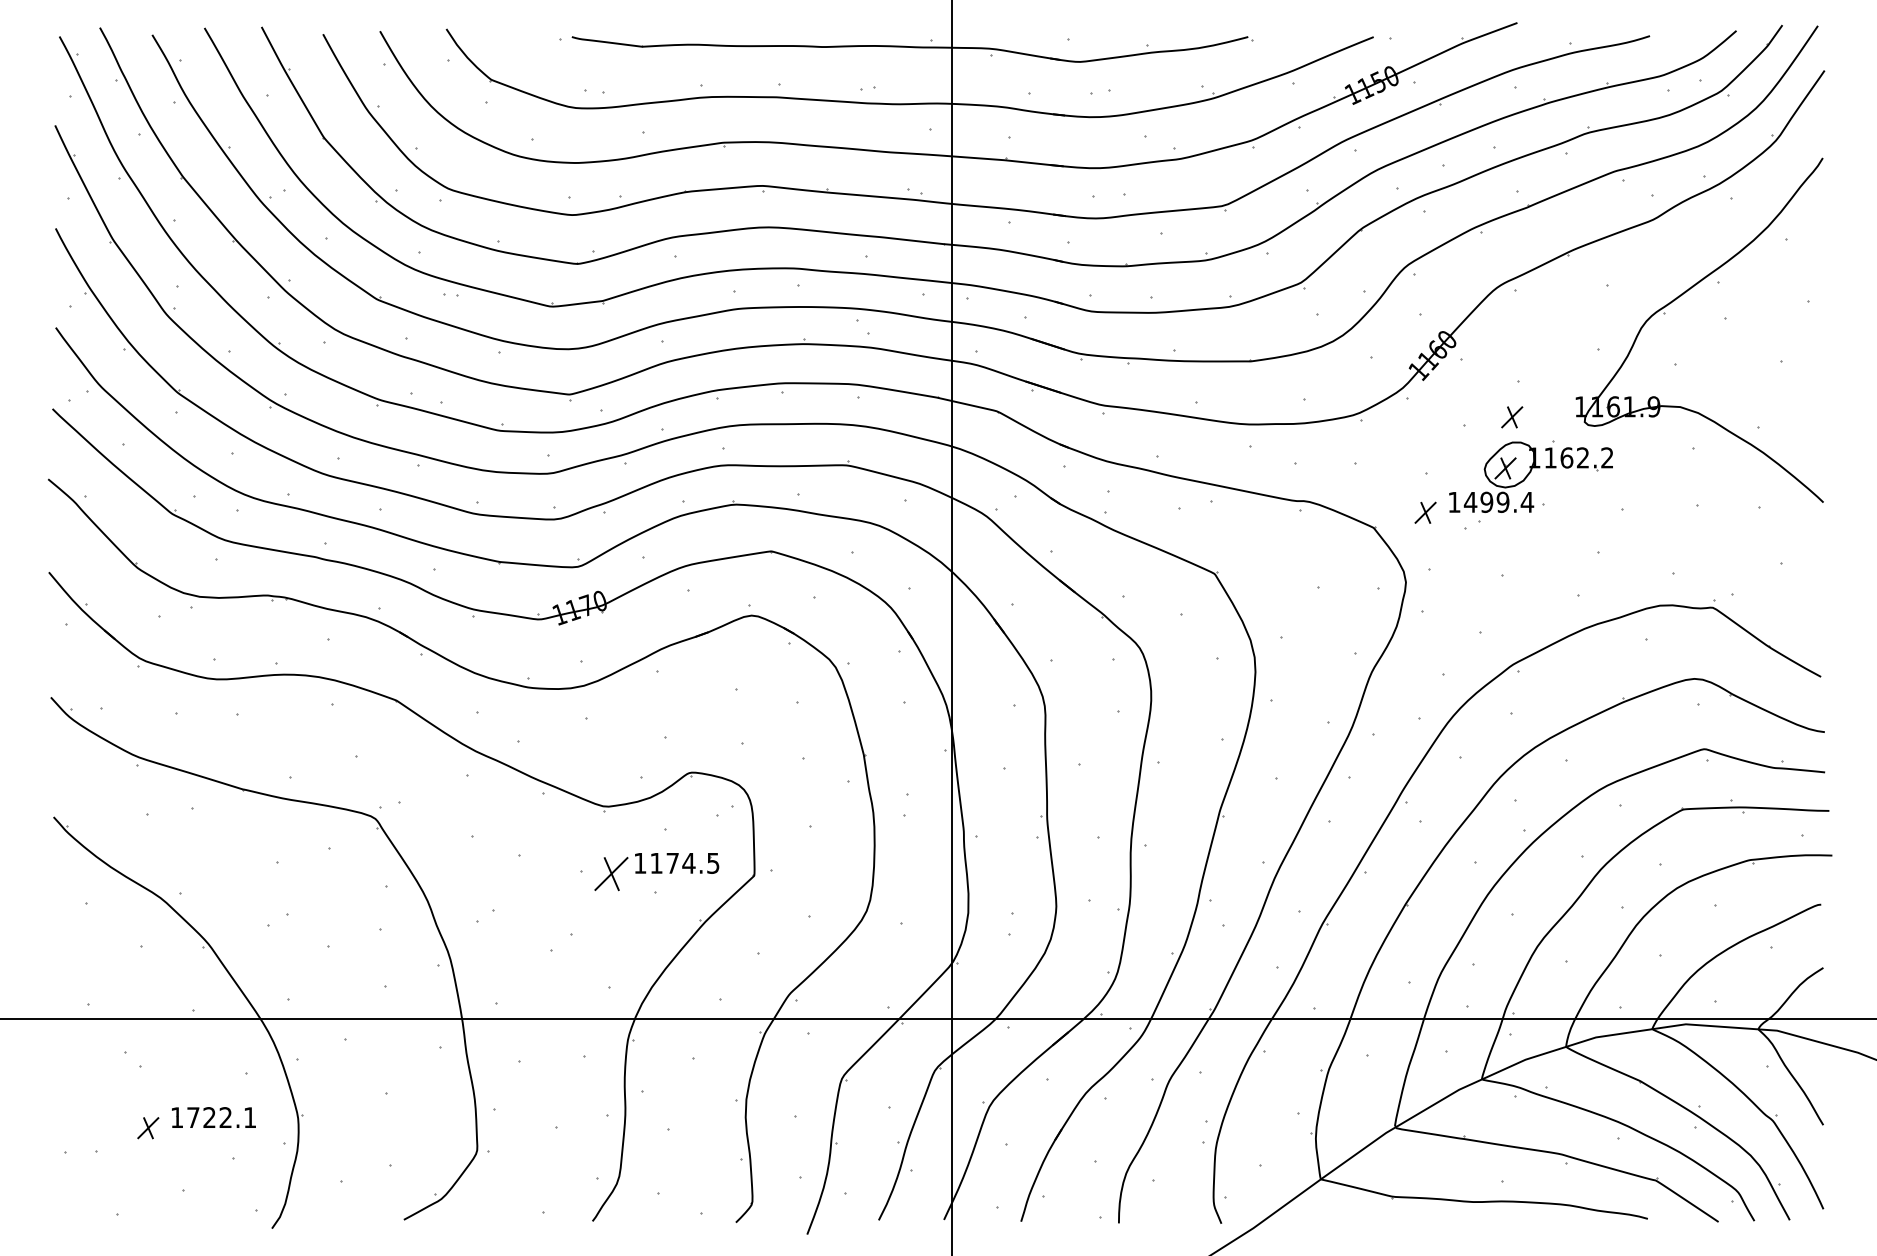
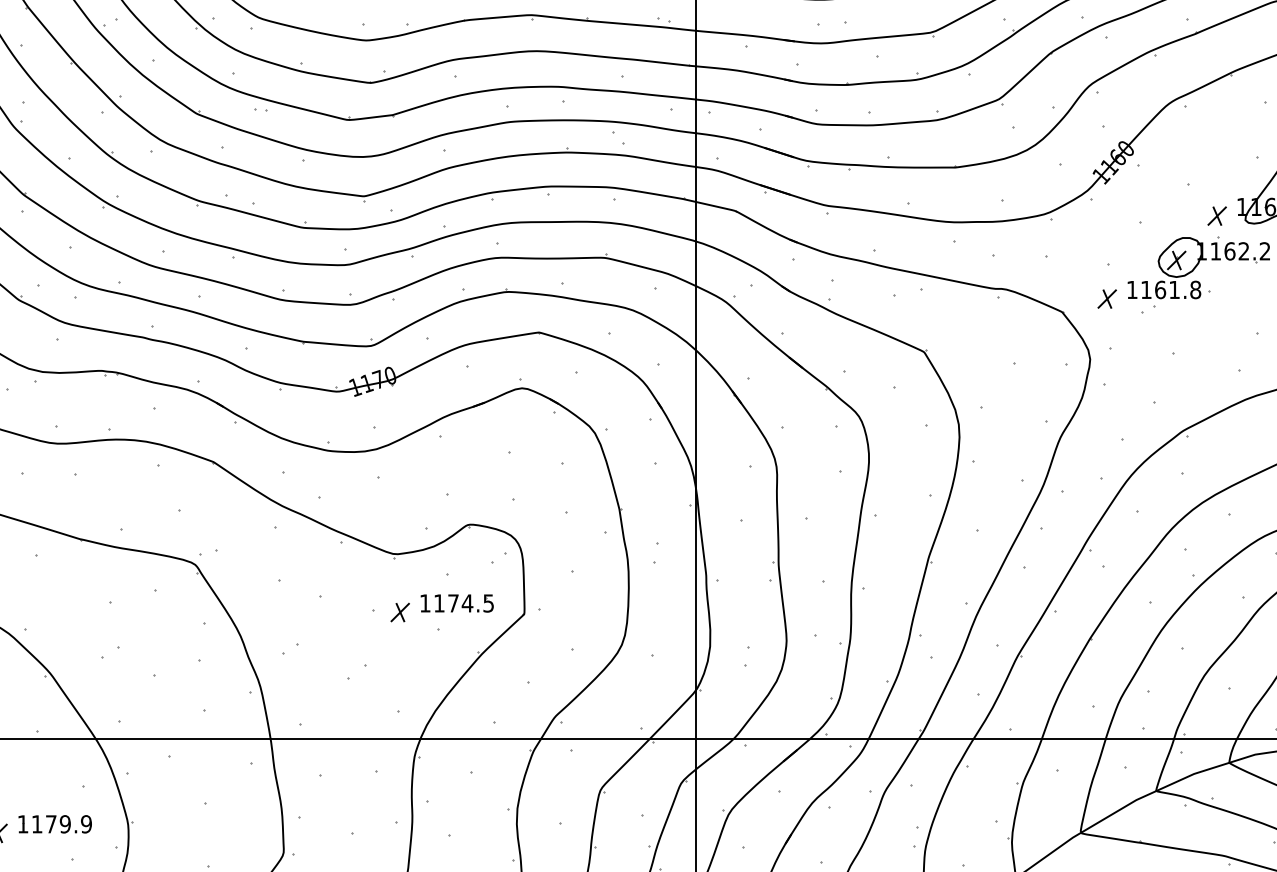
part: (1512, 417) -> (1217, 216), moved
text: (1498, 501) -> (1170, 289), 1499.4 -> 1161.8
part: (611, 873) -> (400, 612), size x0.62
text: (221, 1117) -> (61, 824), 1722.1 -> 1179.9

